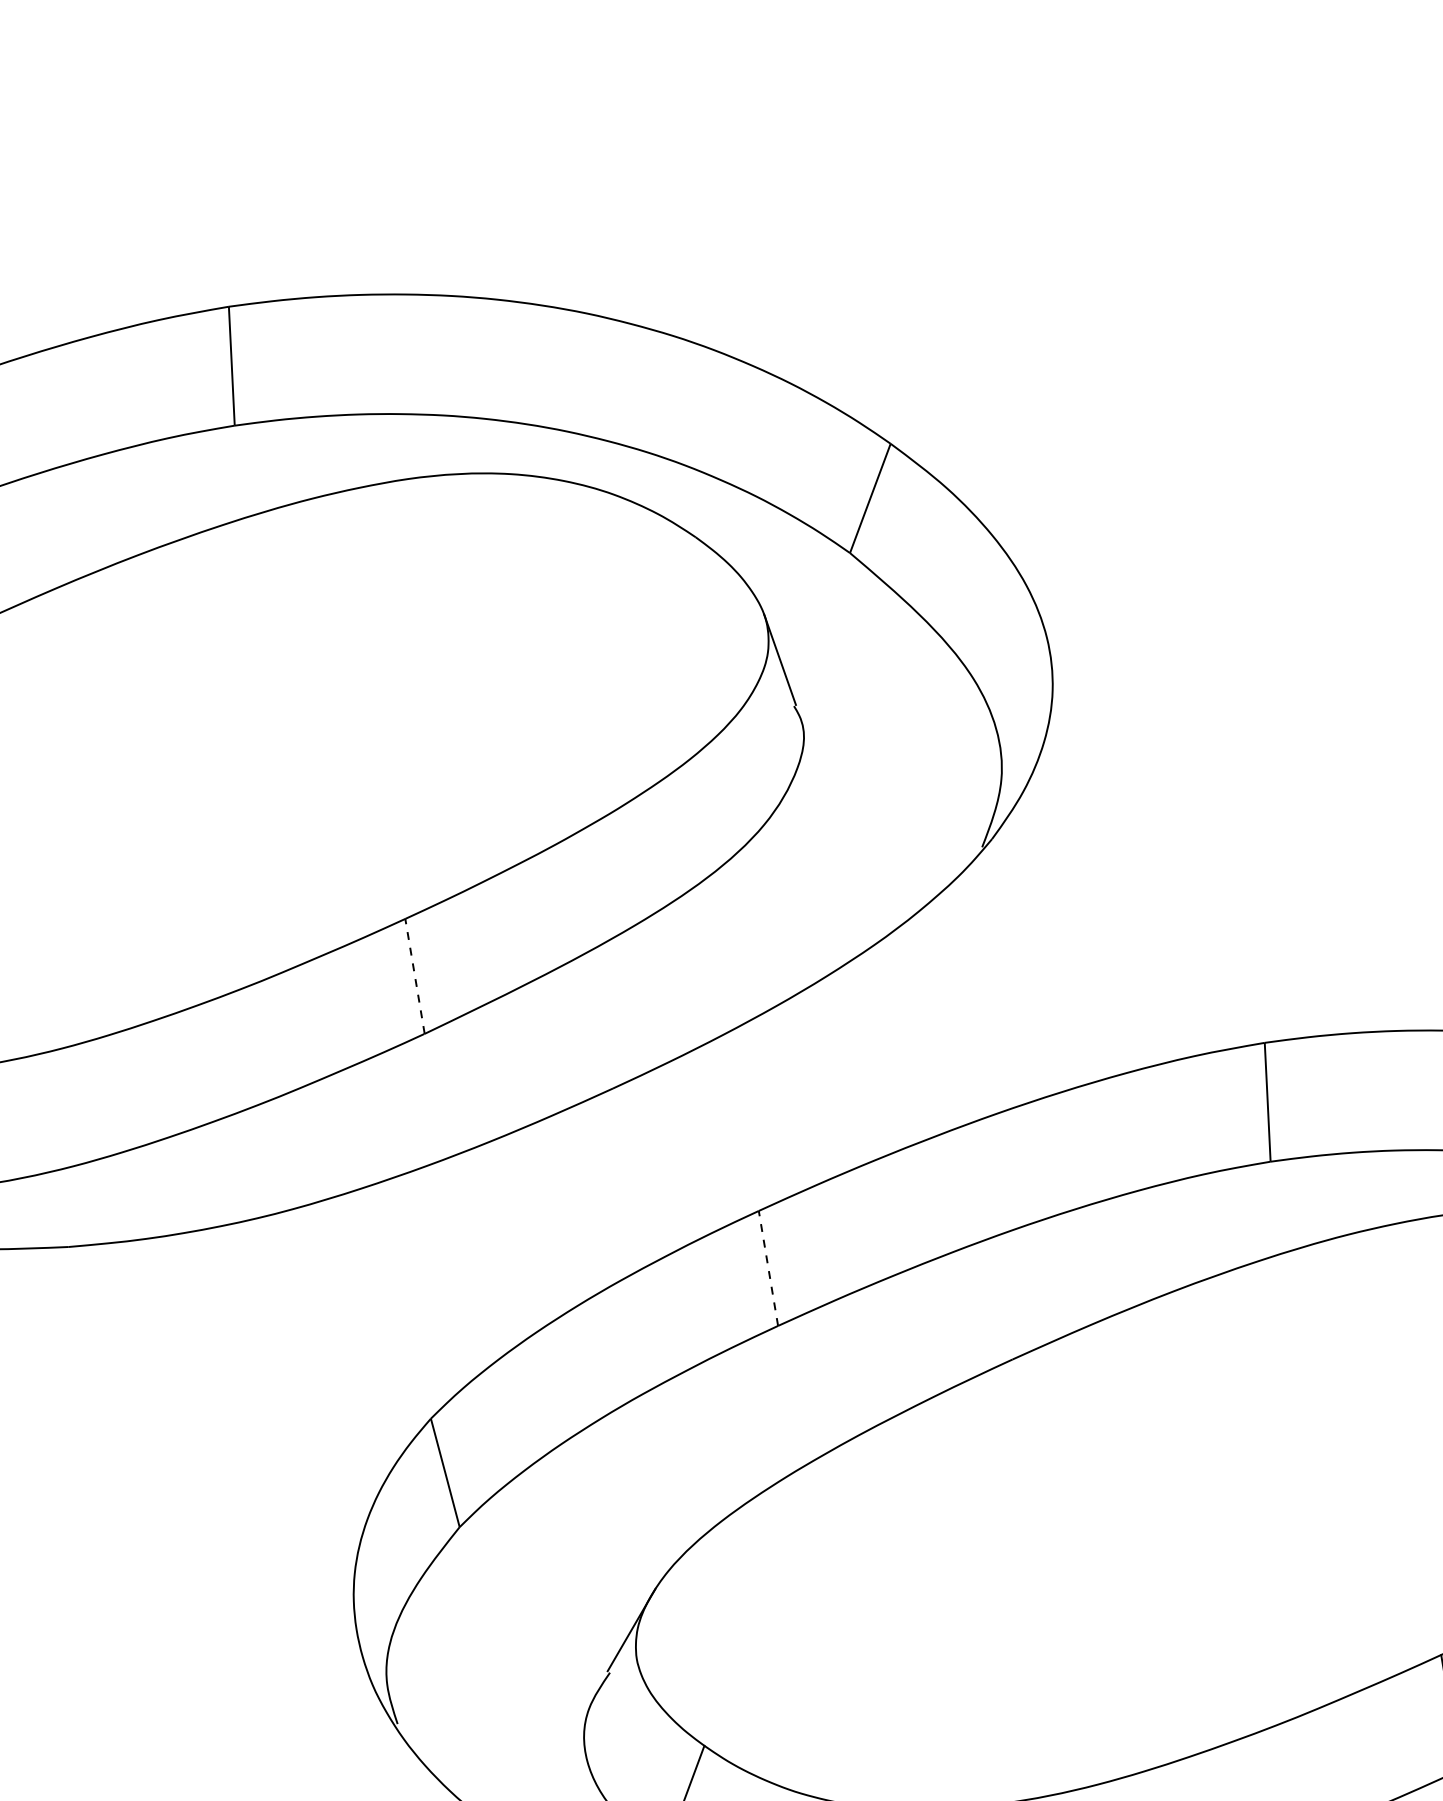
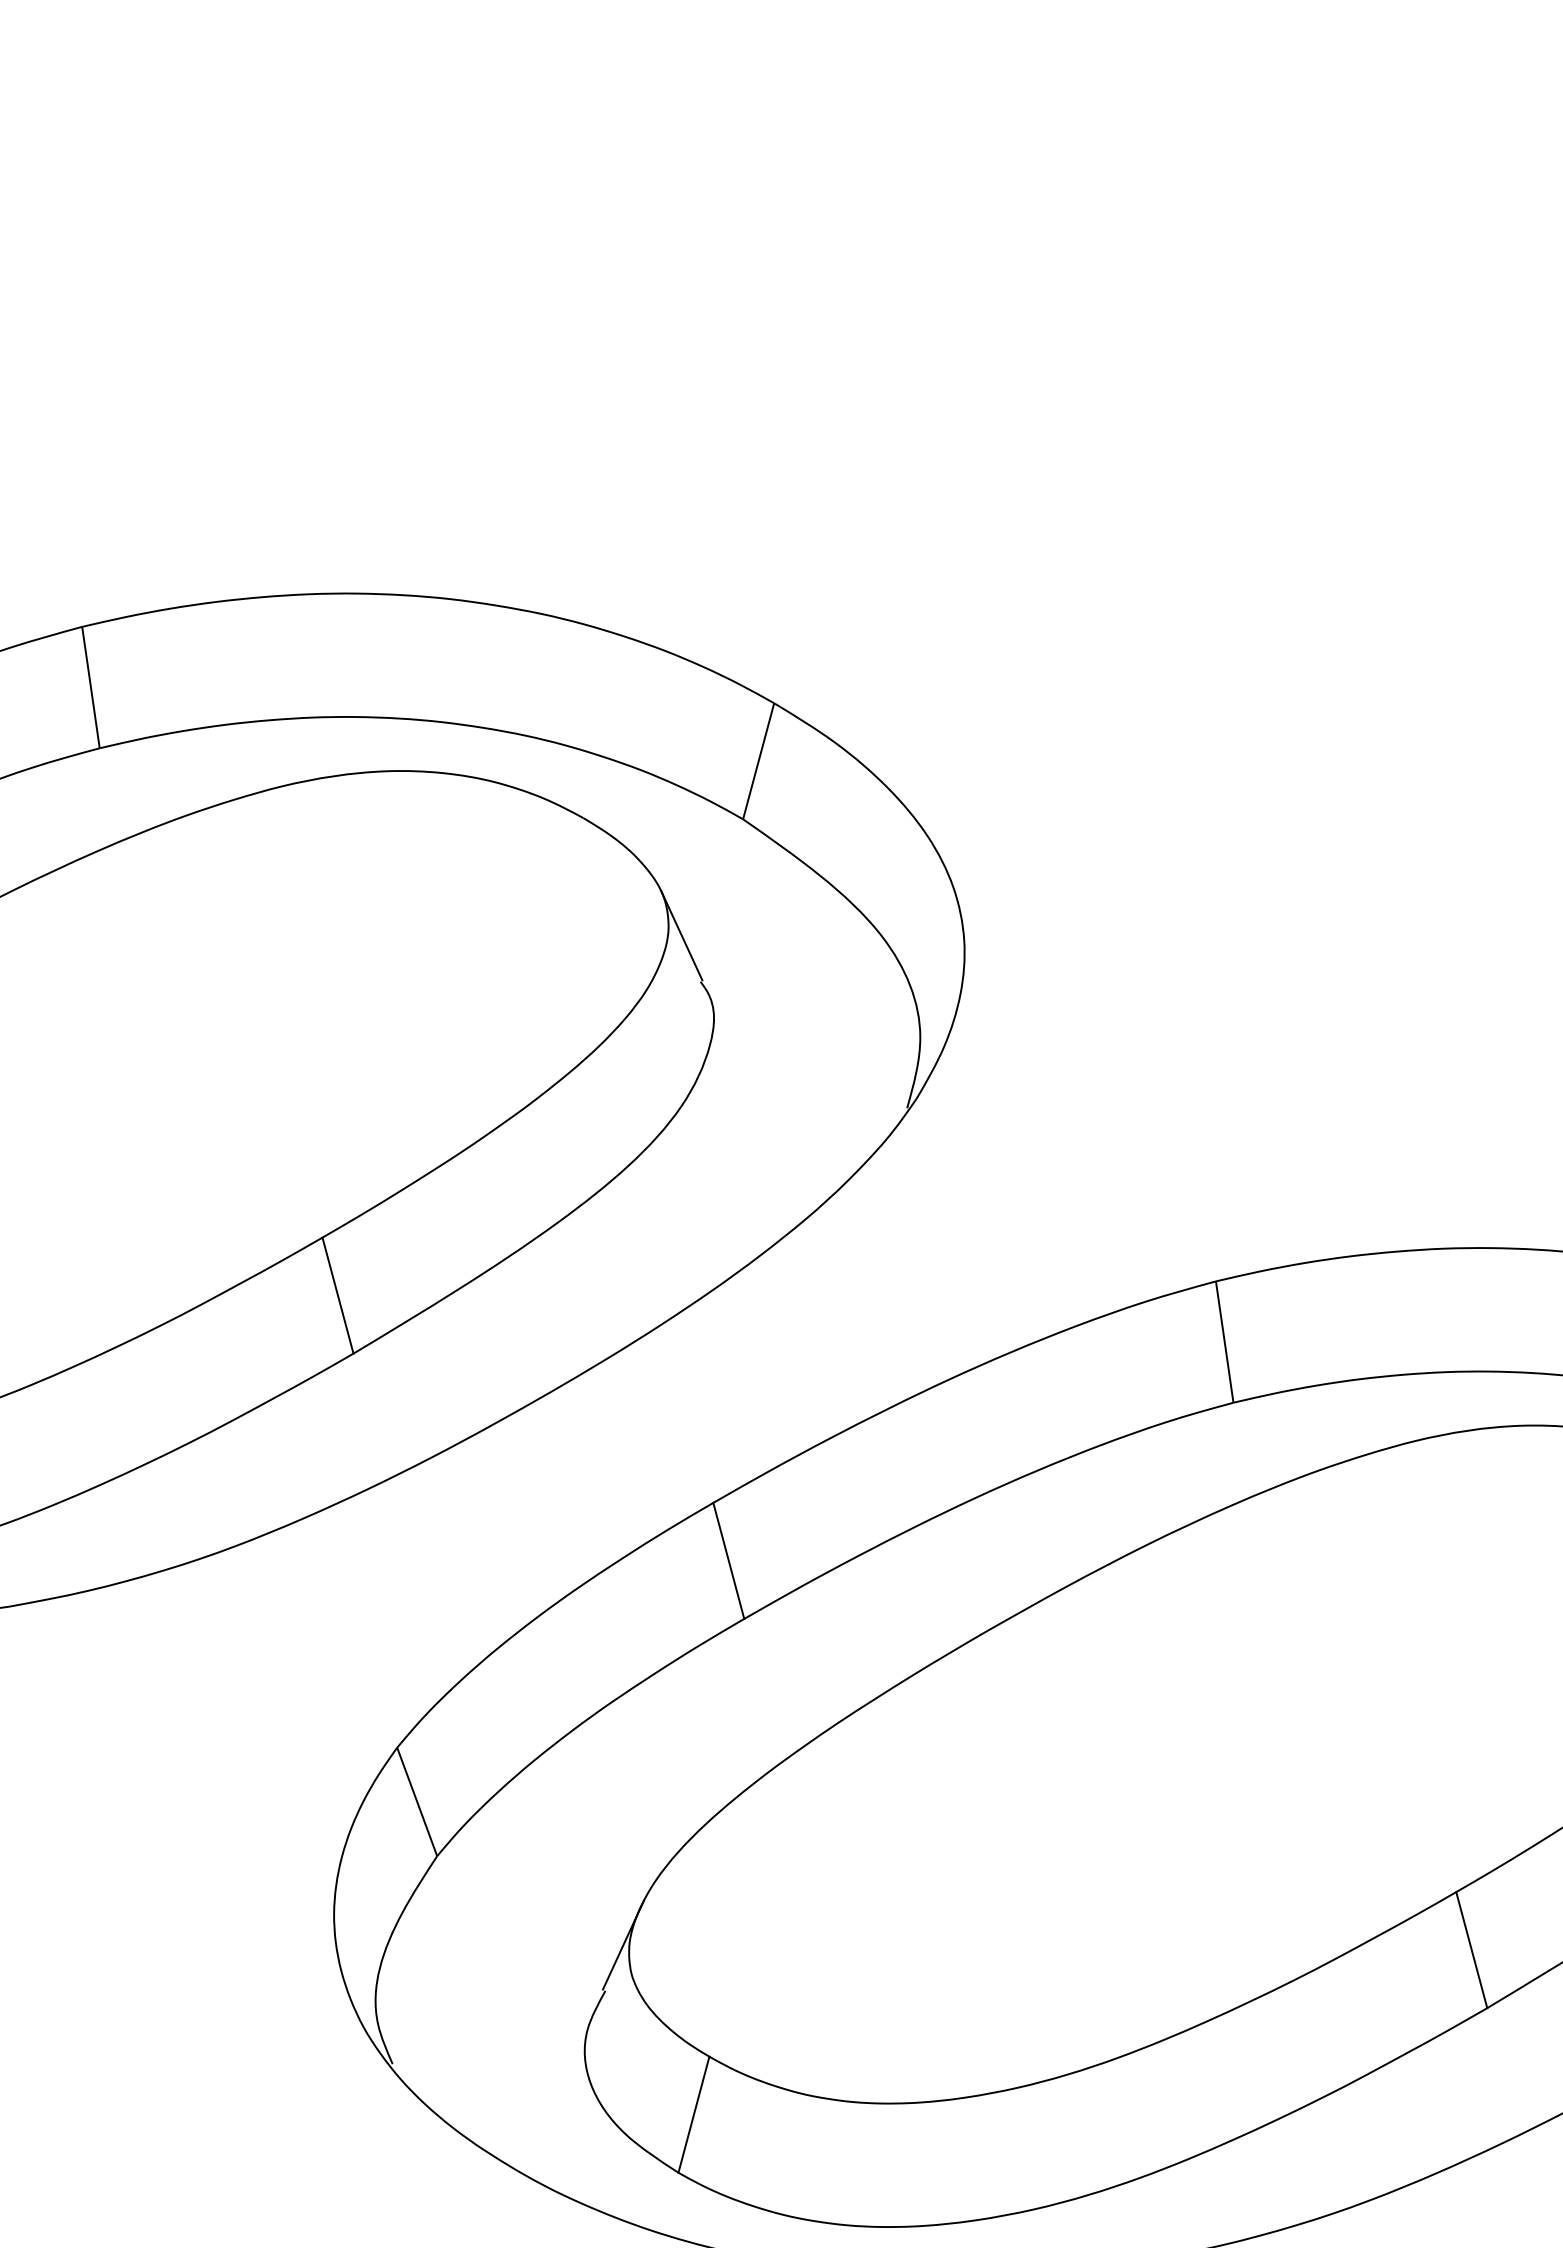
line: (414, 976) -> (337, 1295), dashed -> solid
line: (768, 1268) -> (728, 1560), dashed -> solid

